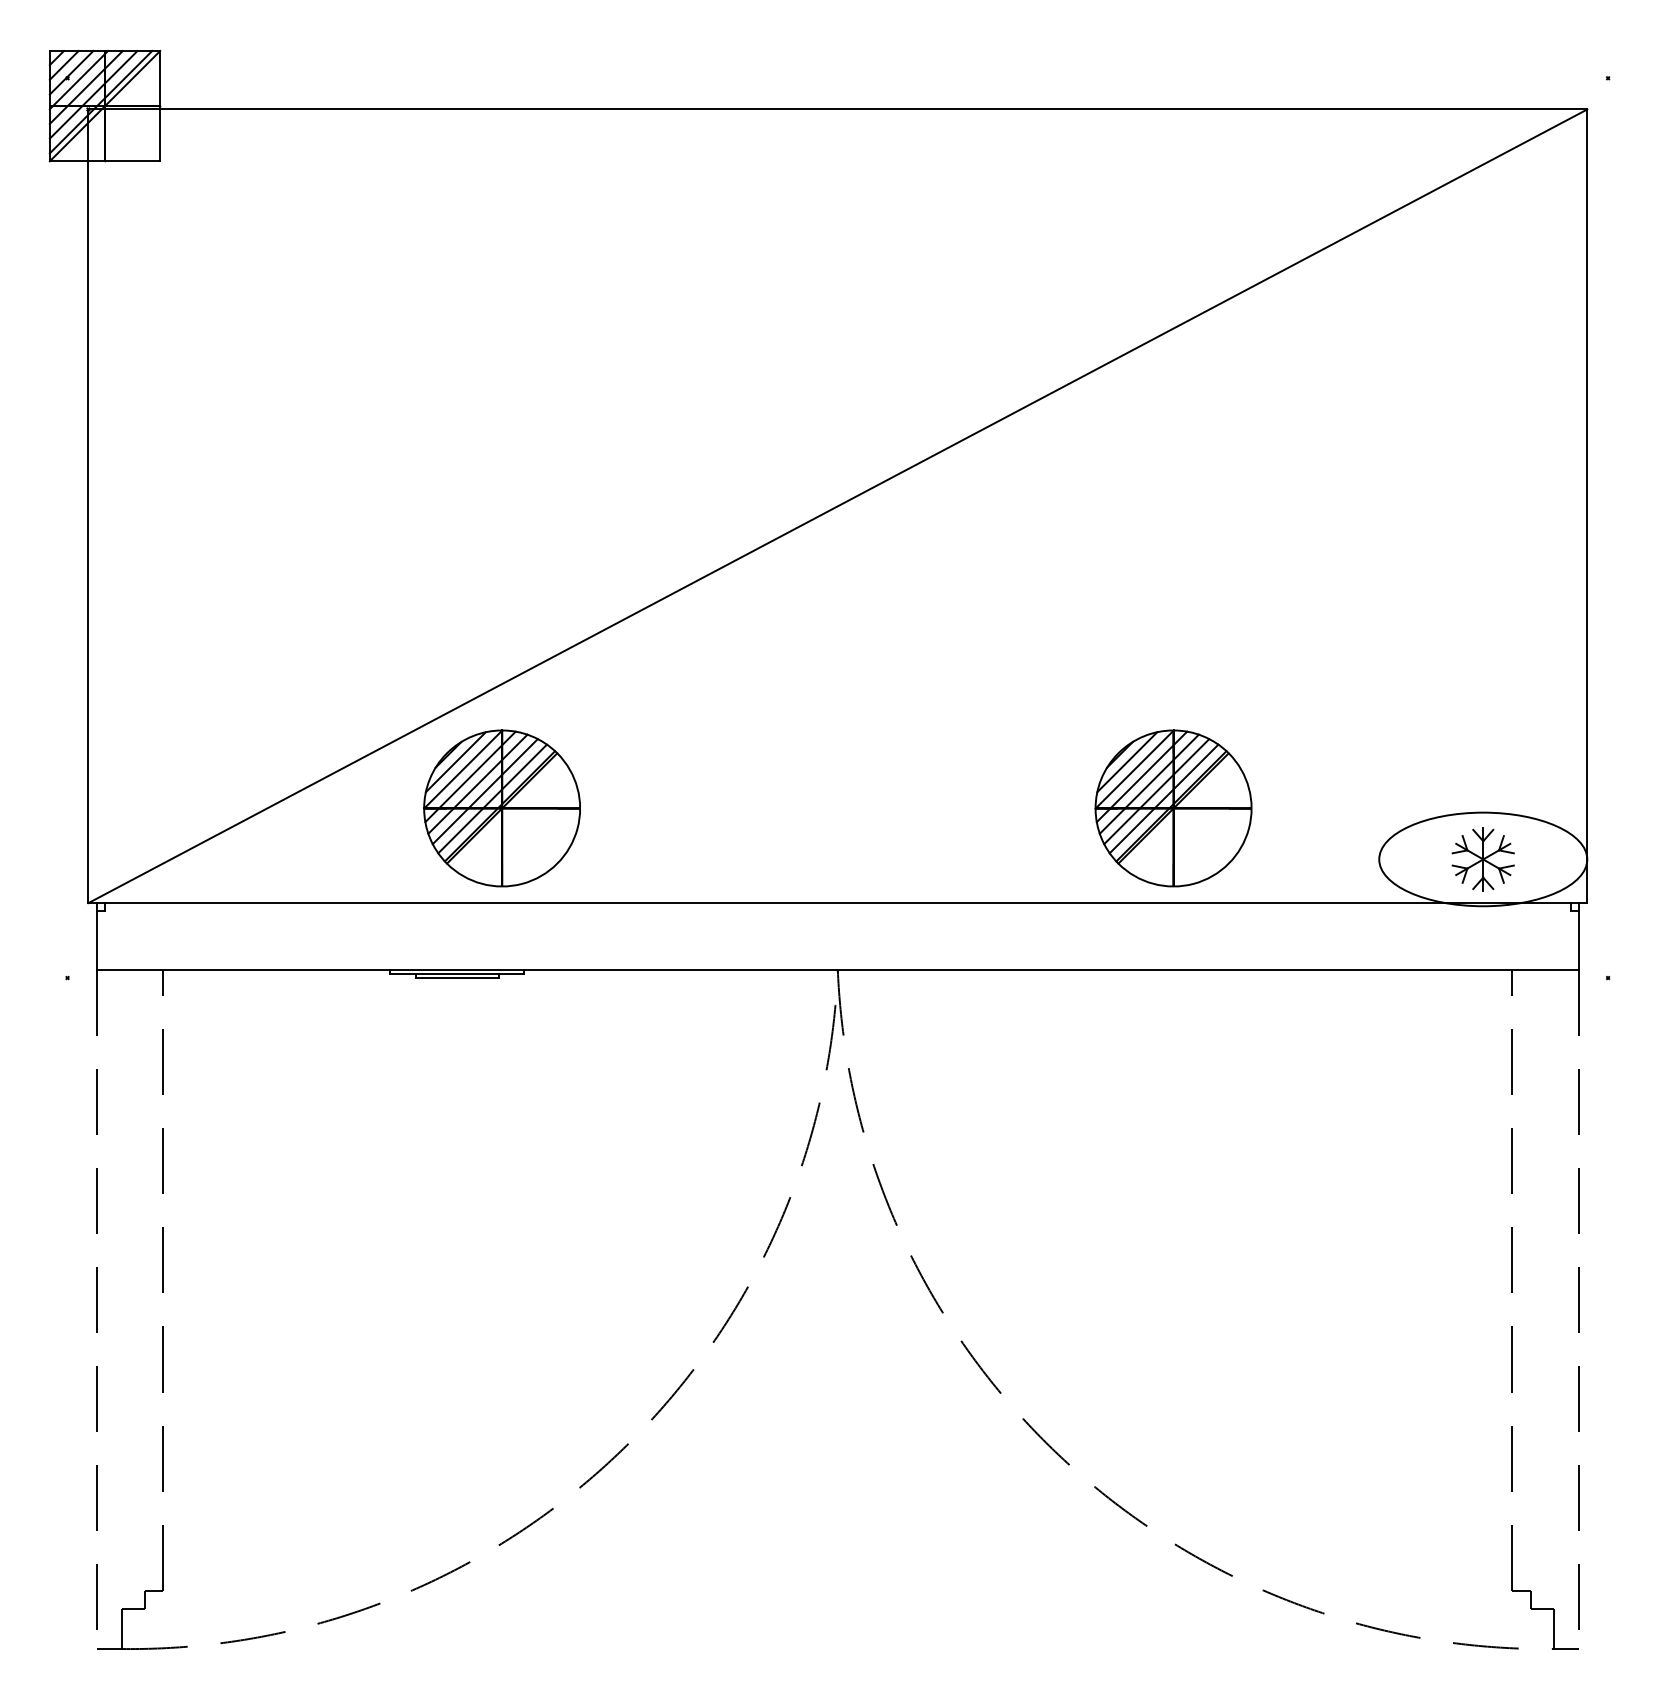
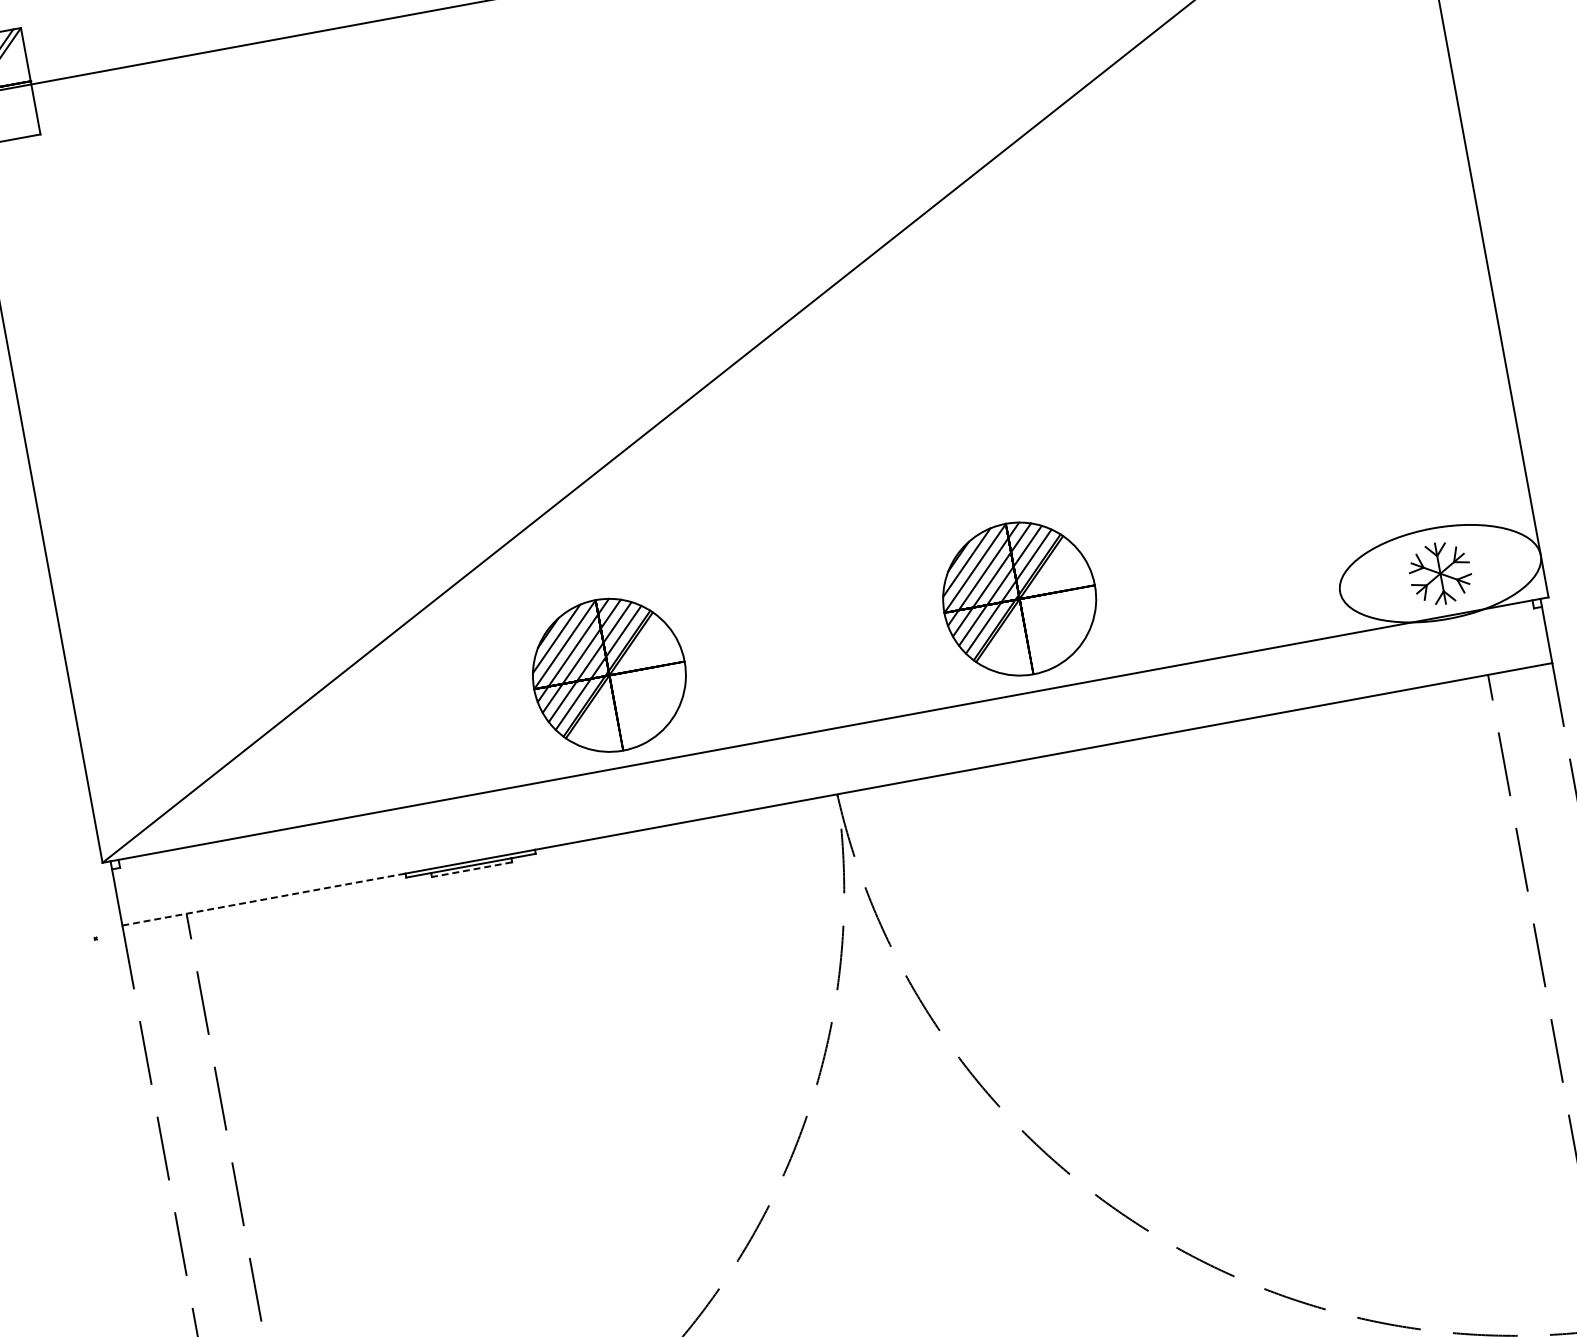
part: (501, 808) -> (608, 675), moved
part: (1173, 808) -> (1019, 599), moved
line: (243, 969) -> (263, 899), solid -> dashed
line: (457, 978) -> (472, 870), solid -> dashed

